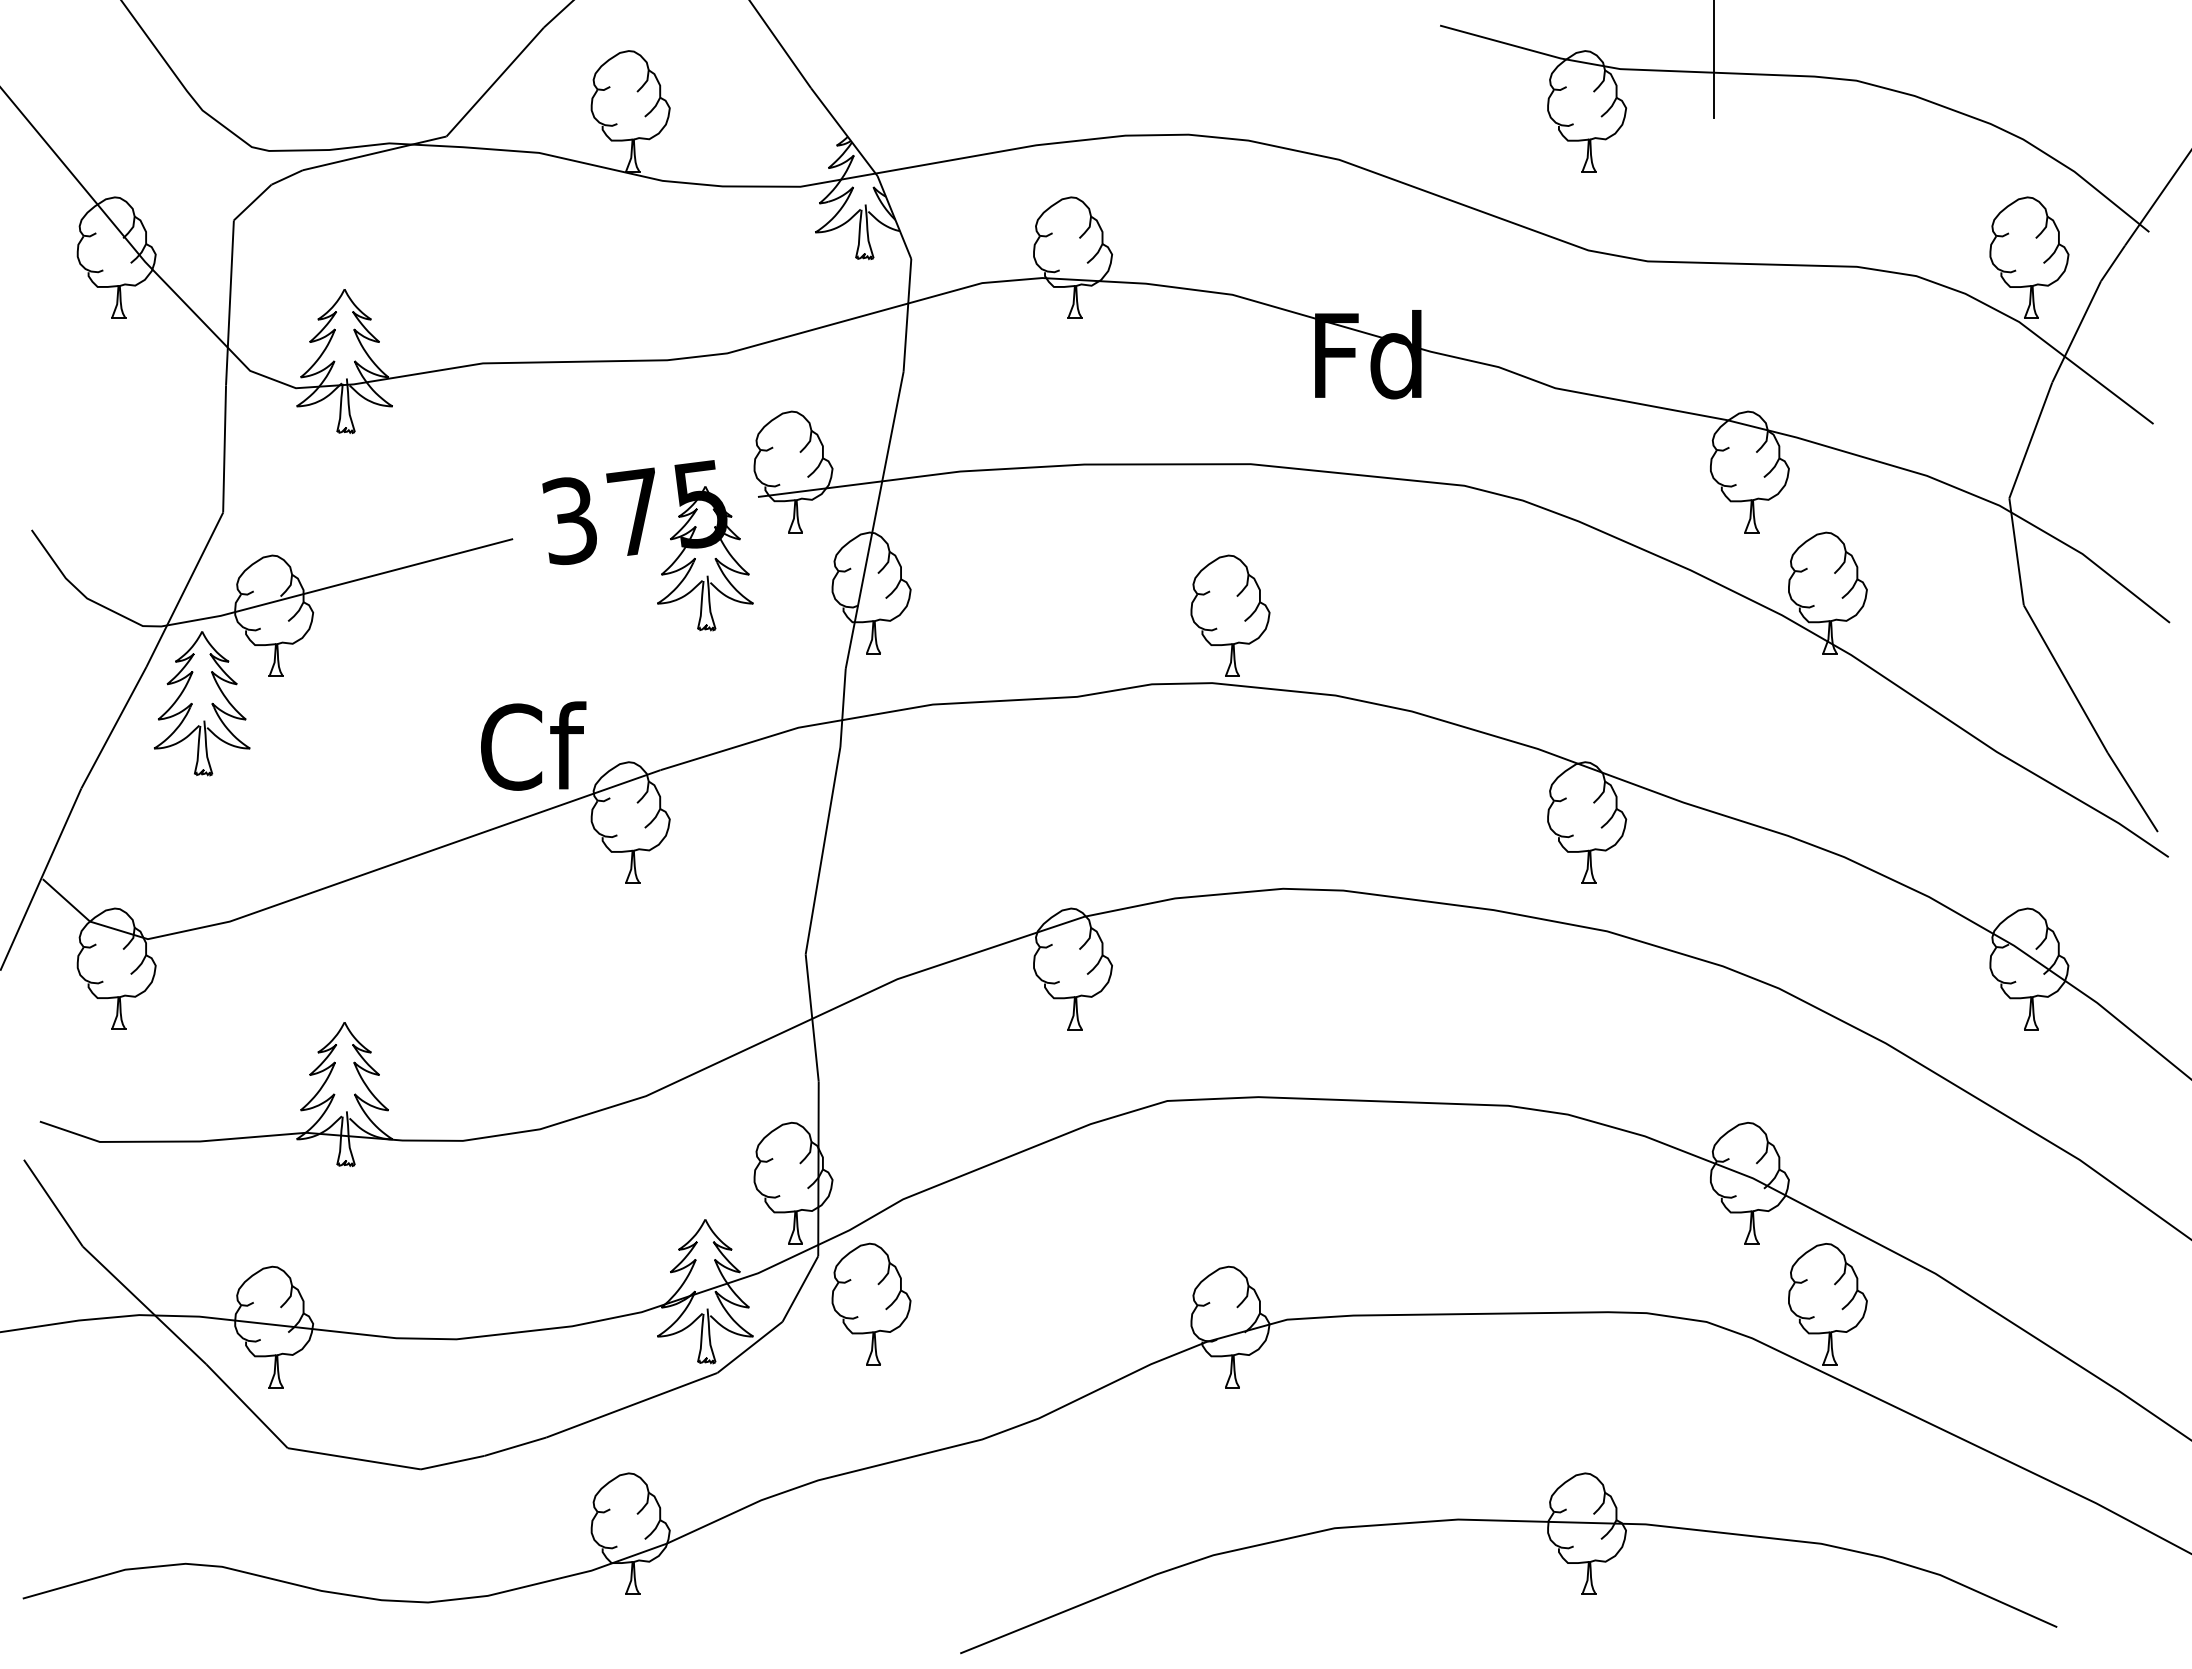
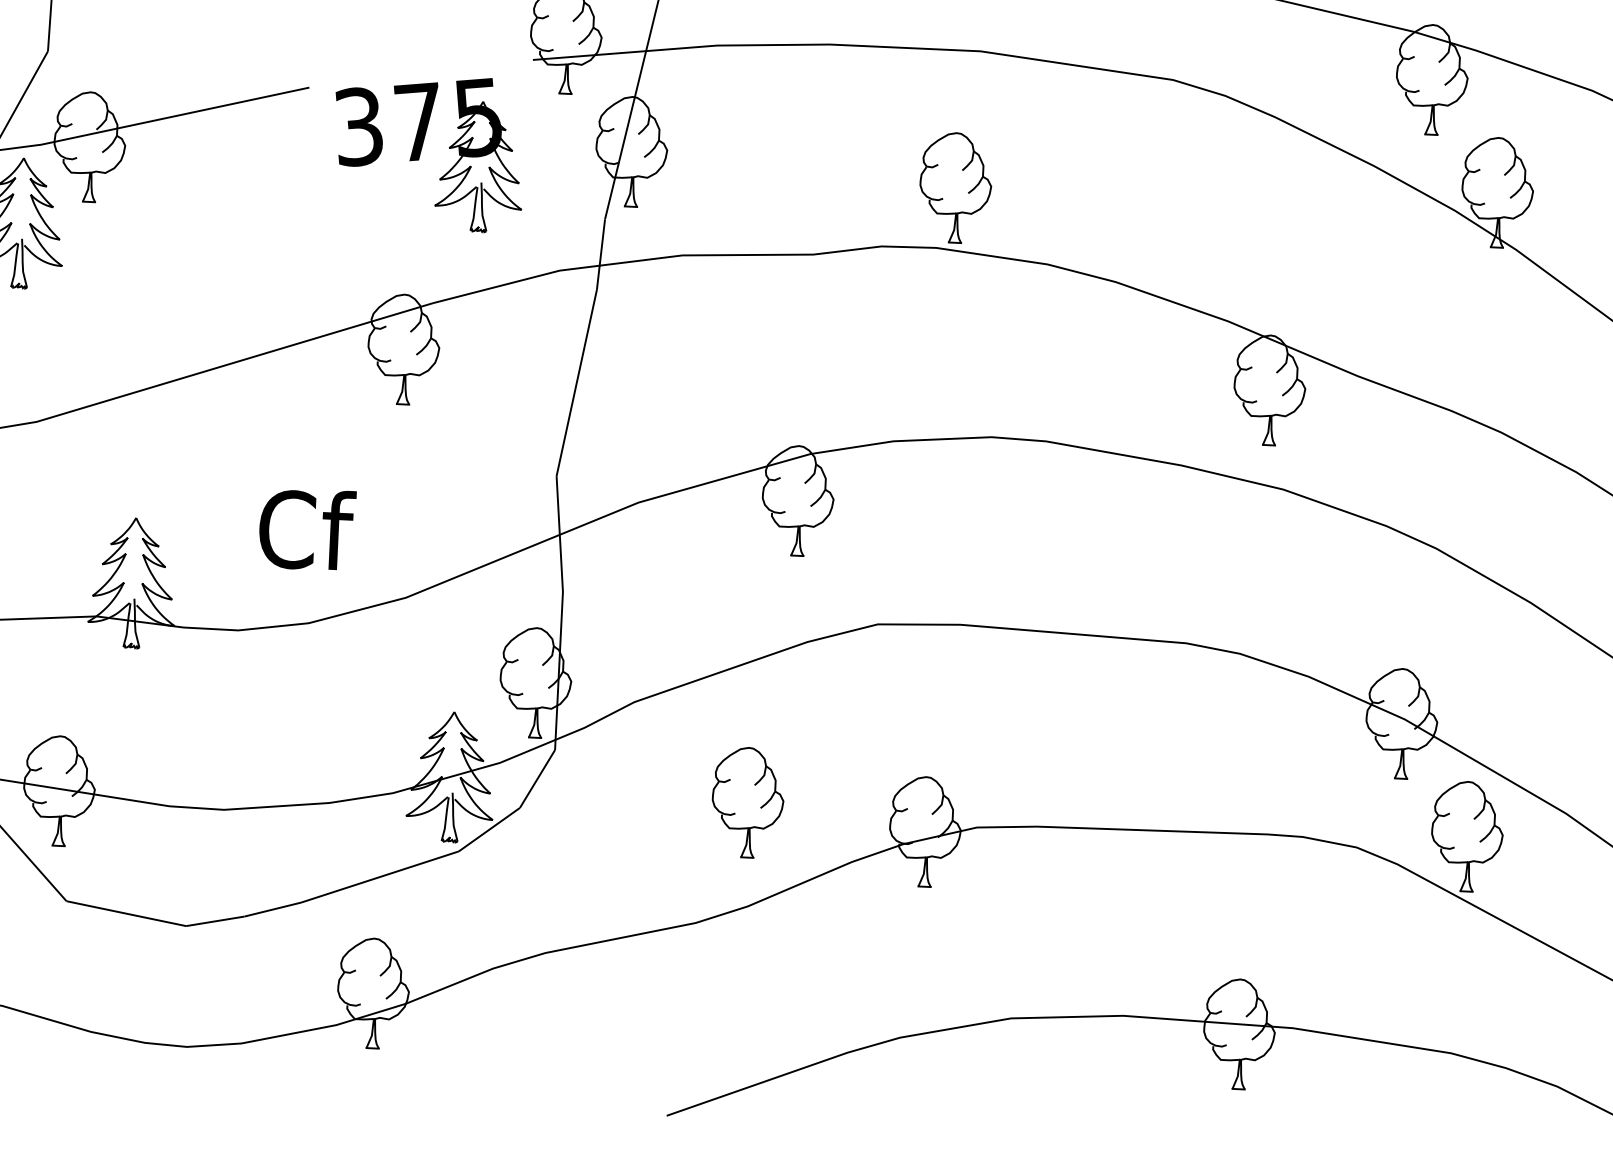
part: (640, 542) -> (422, 149), moved
text: (533, 745) -> (307, 528), moved
part: (871, 1303) -> (747, 802), moved

